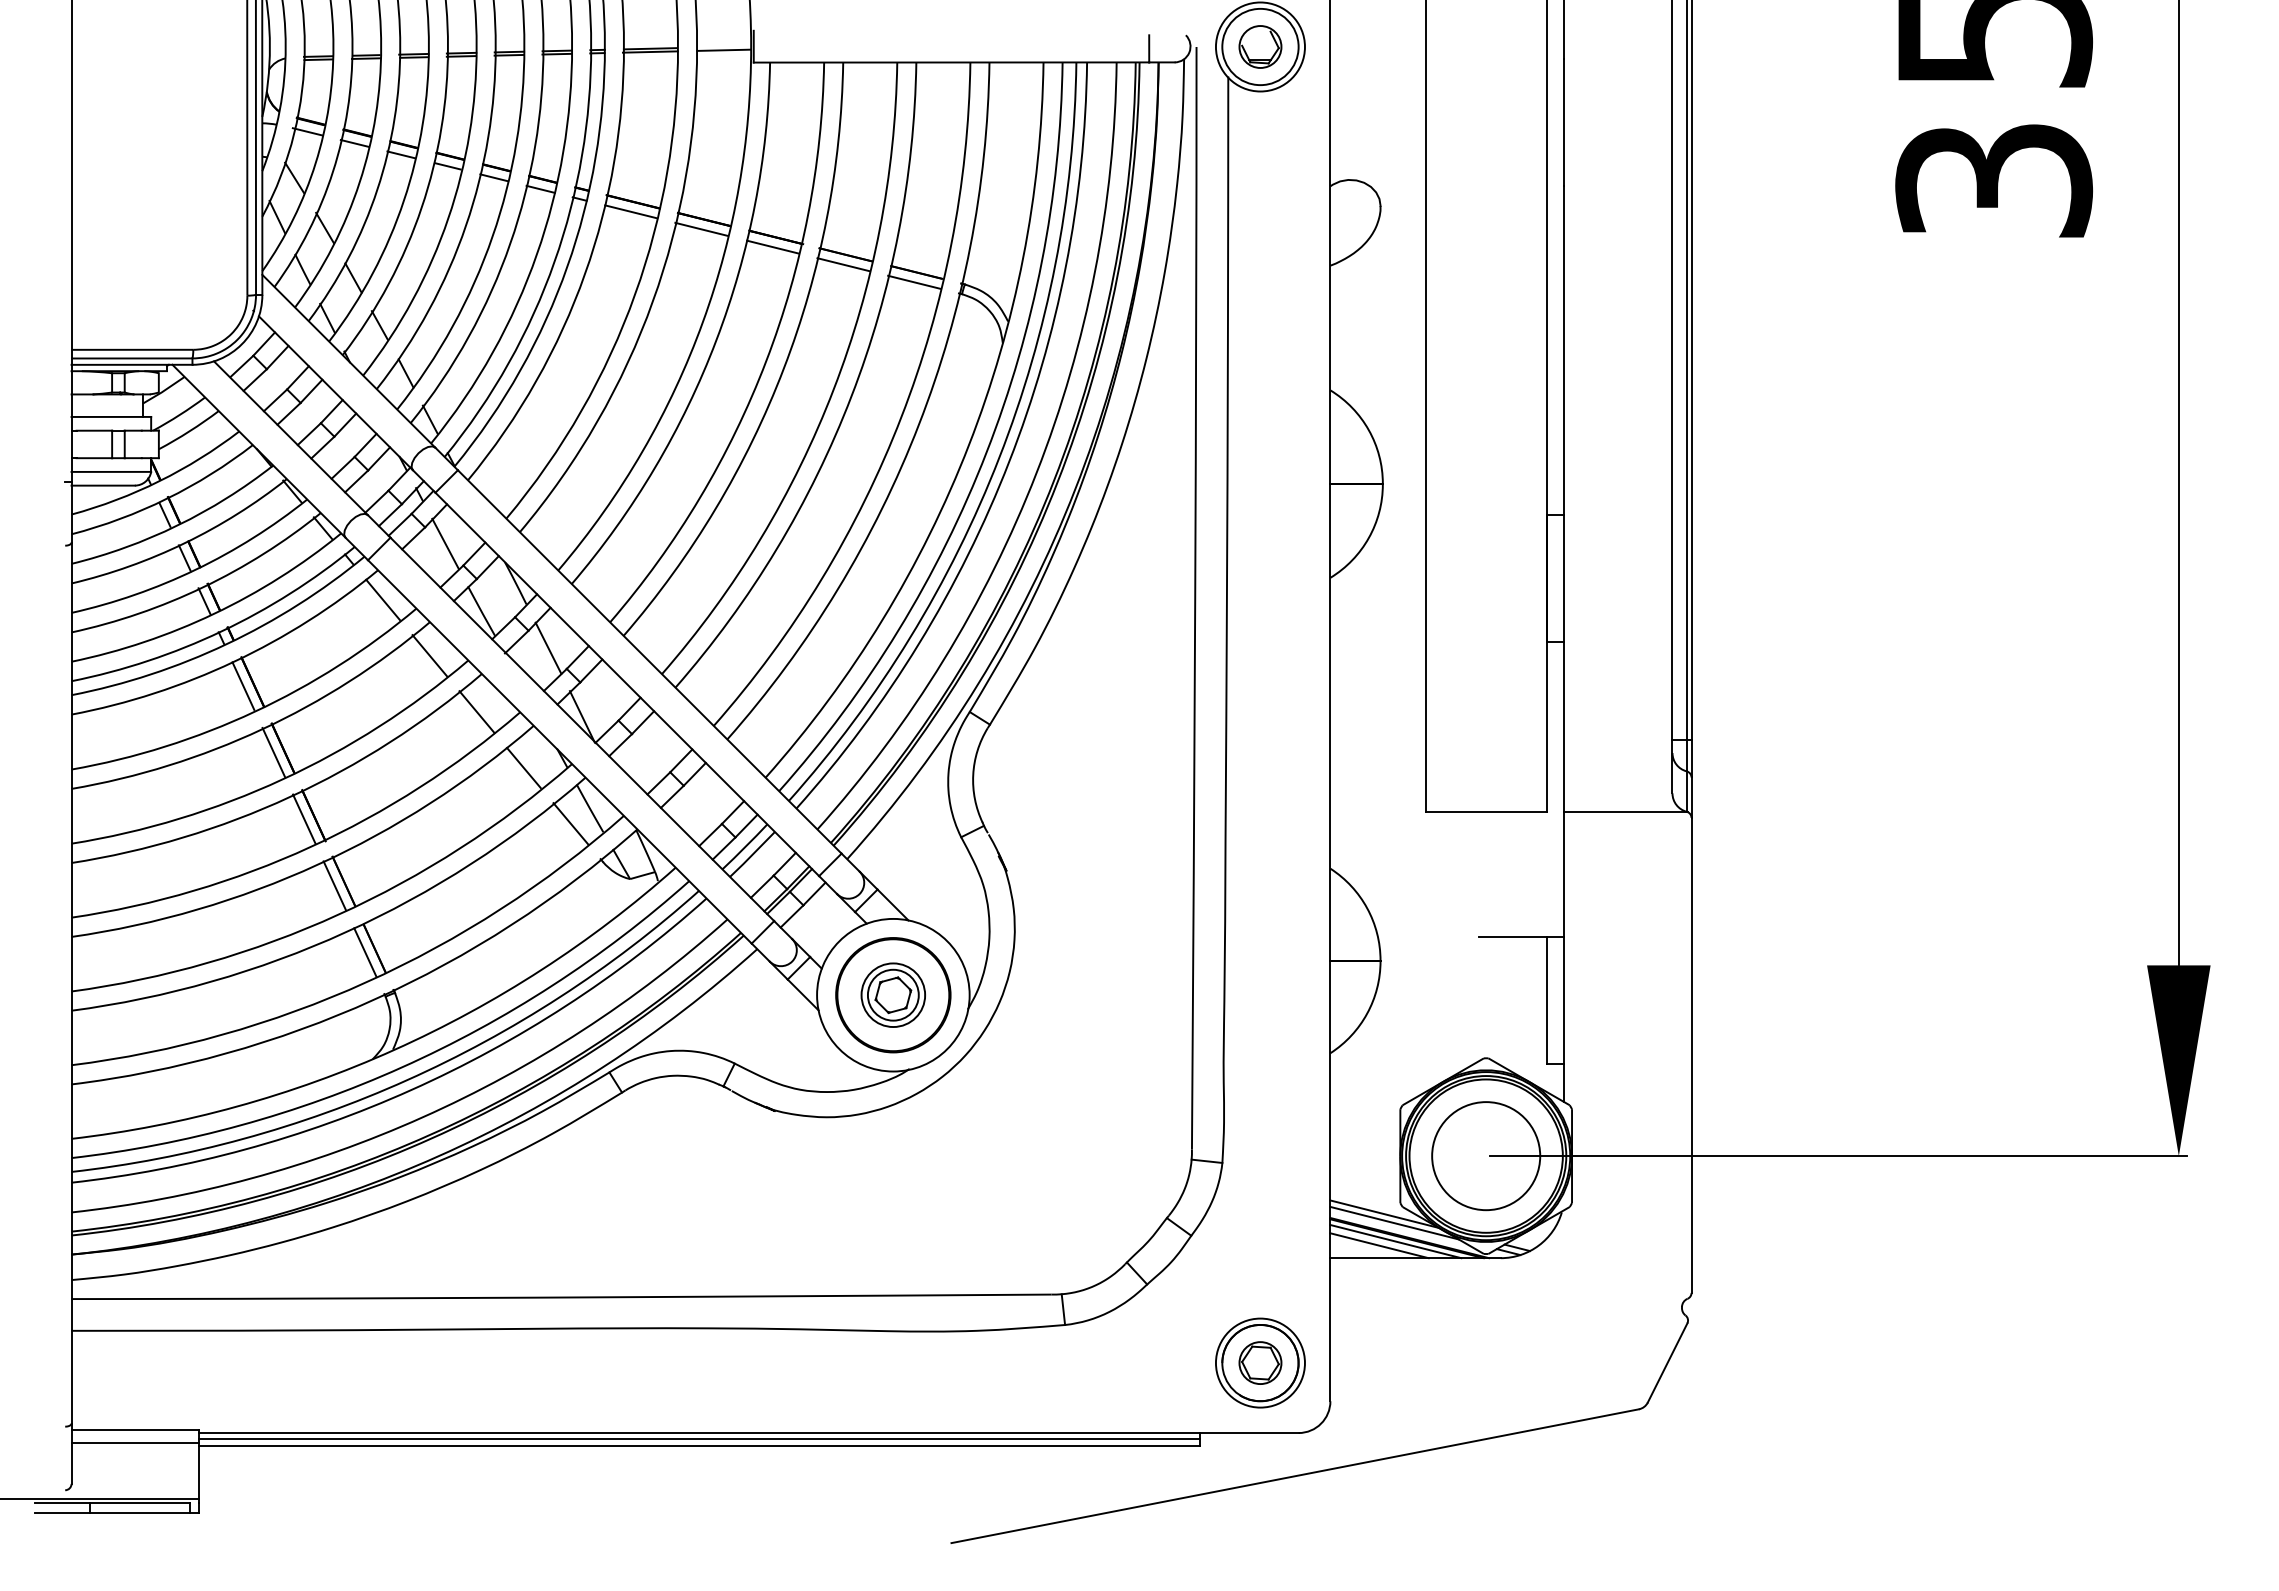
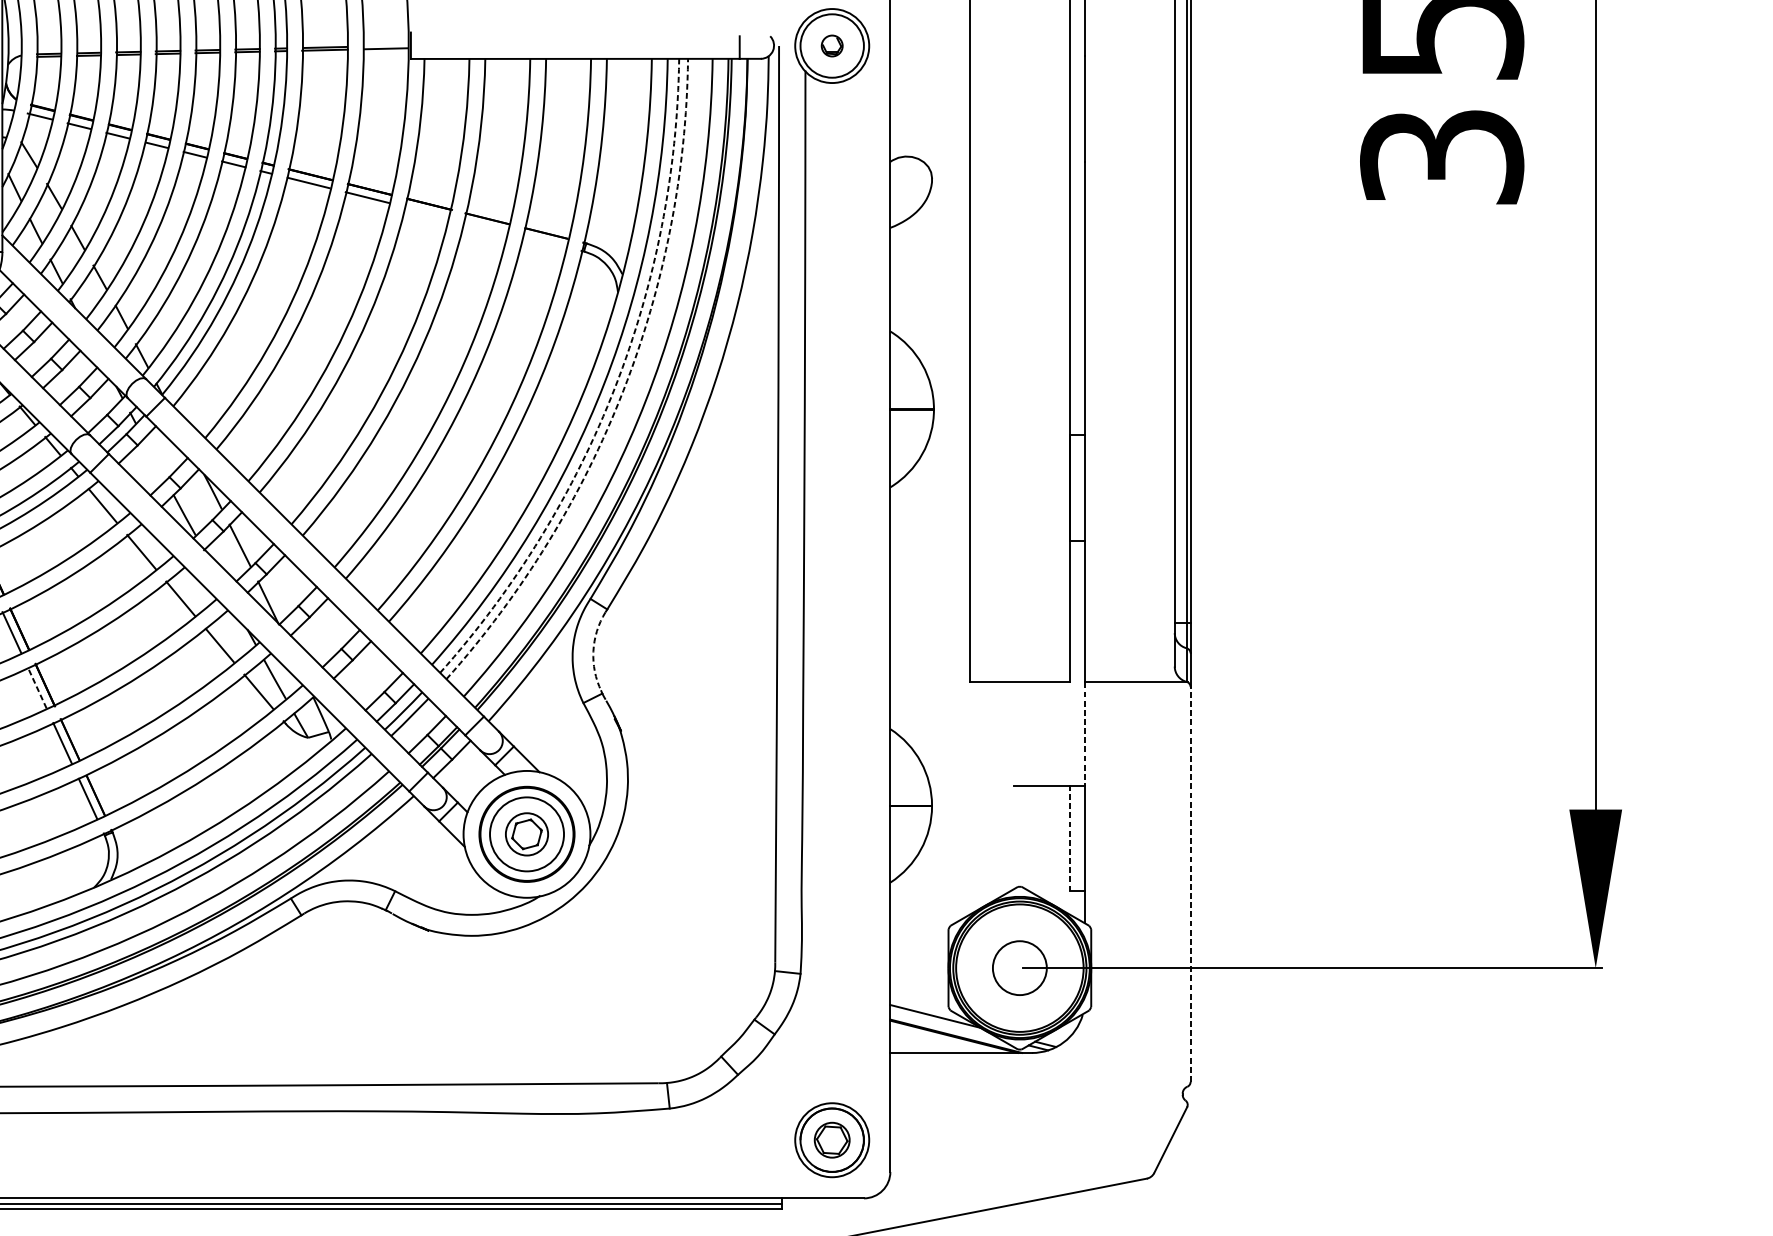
part: (1260, 46) -> (832, 45), size x0.6
line: (772, 246) -> (426, 211), removed
line: (843, 264) -> (485, 226), removed
line: (914, 281) -> (544, 240), removed
arc: (999, 457) -> (615, 387), solid -> dashed
arc: (1009, 461) -> (623, 390), solid -> dashed
line: (445, 543) -> (154, 458), removed
arc: (973, 774) -> (593, 650), solid -> dashed
line: (304, 818) -> (37, 687), solid -> dashed
line: (1564, 875) -> (1084, 734), solid -> dashed
circle: (893, 995) -> (527, 834), size x1.4
line: (1546, 1000) -> (1070, 838), solid -> dashed
line: (1691, 1054) -> (1190, 883), solid -> dashed
circle: (1486, 1156) -> (1020, 968), size x0.6
line: (1394, 1222) -> (943, 1023), removed
line: (1395, 1241) -> (944, 1039), removed
line: (1379, 1245) -> (931, 1042), removed

